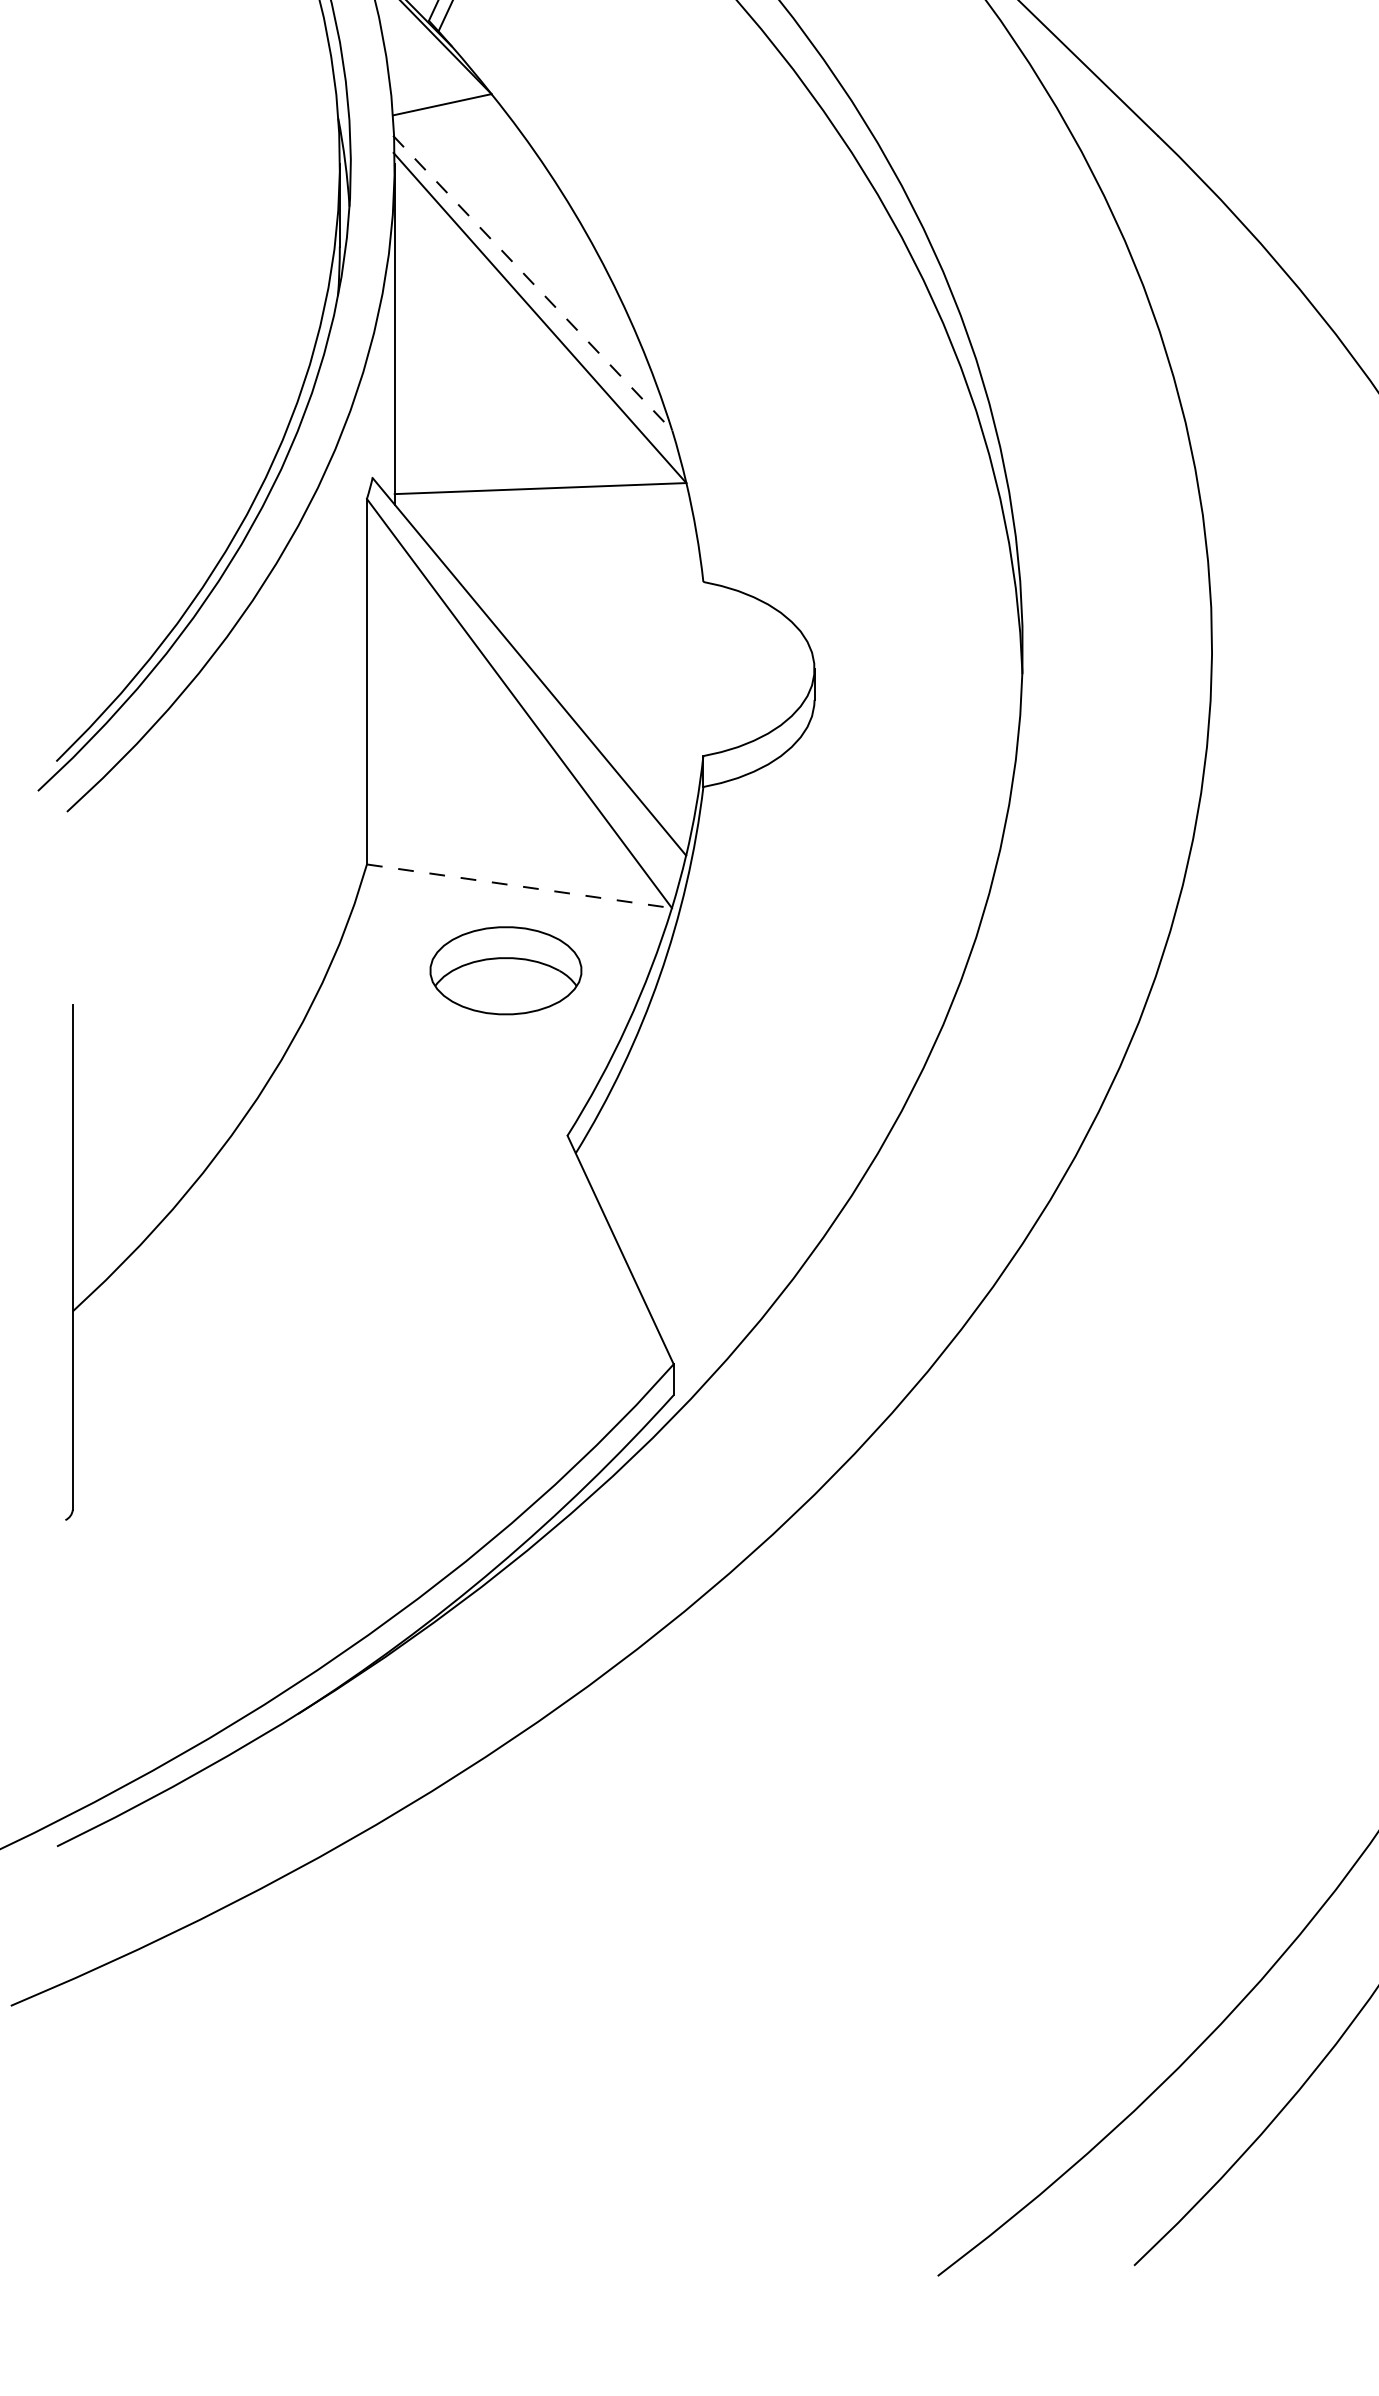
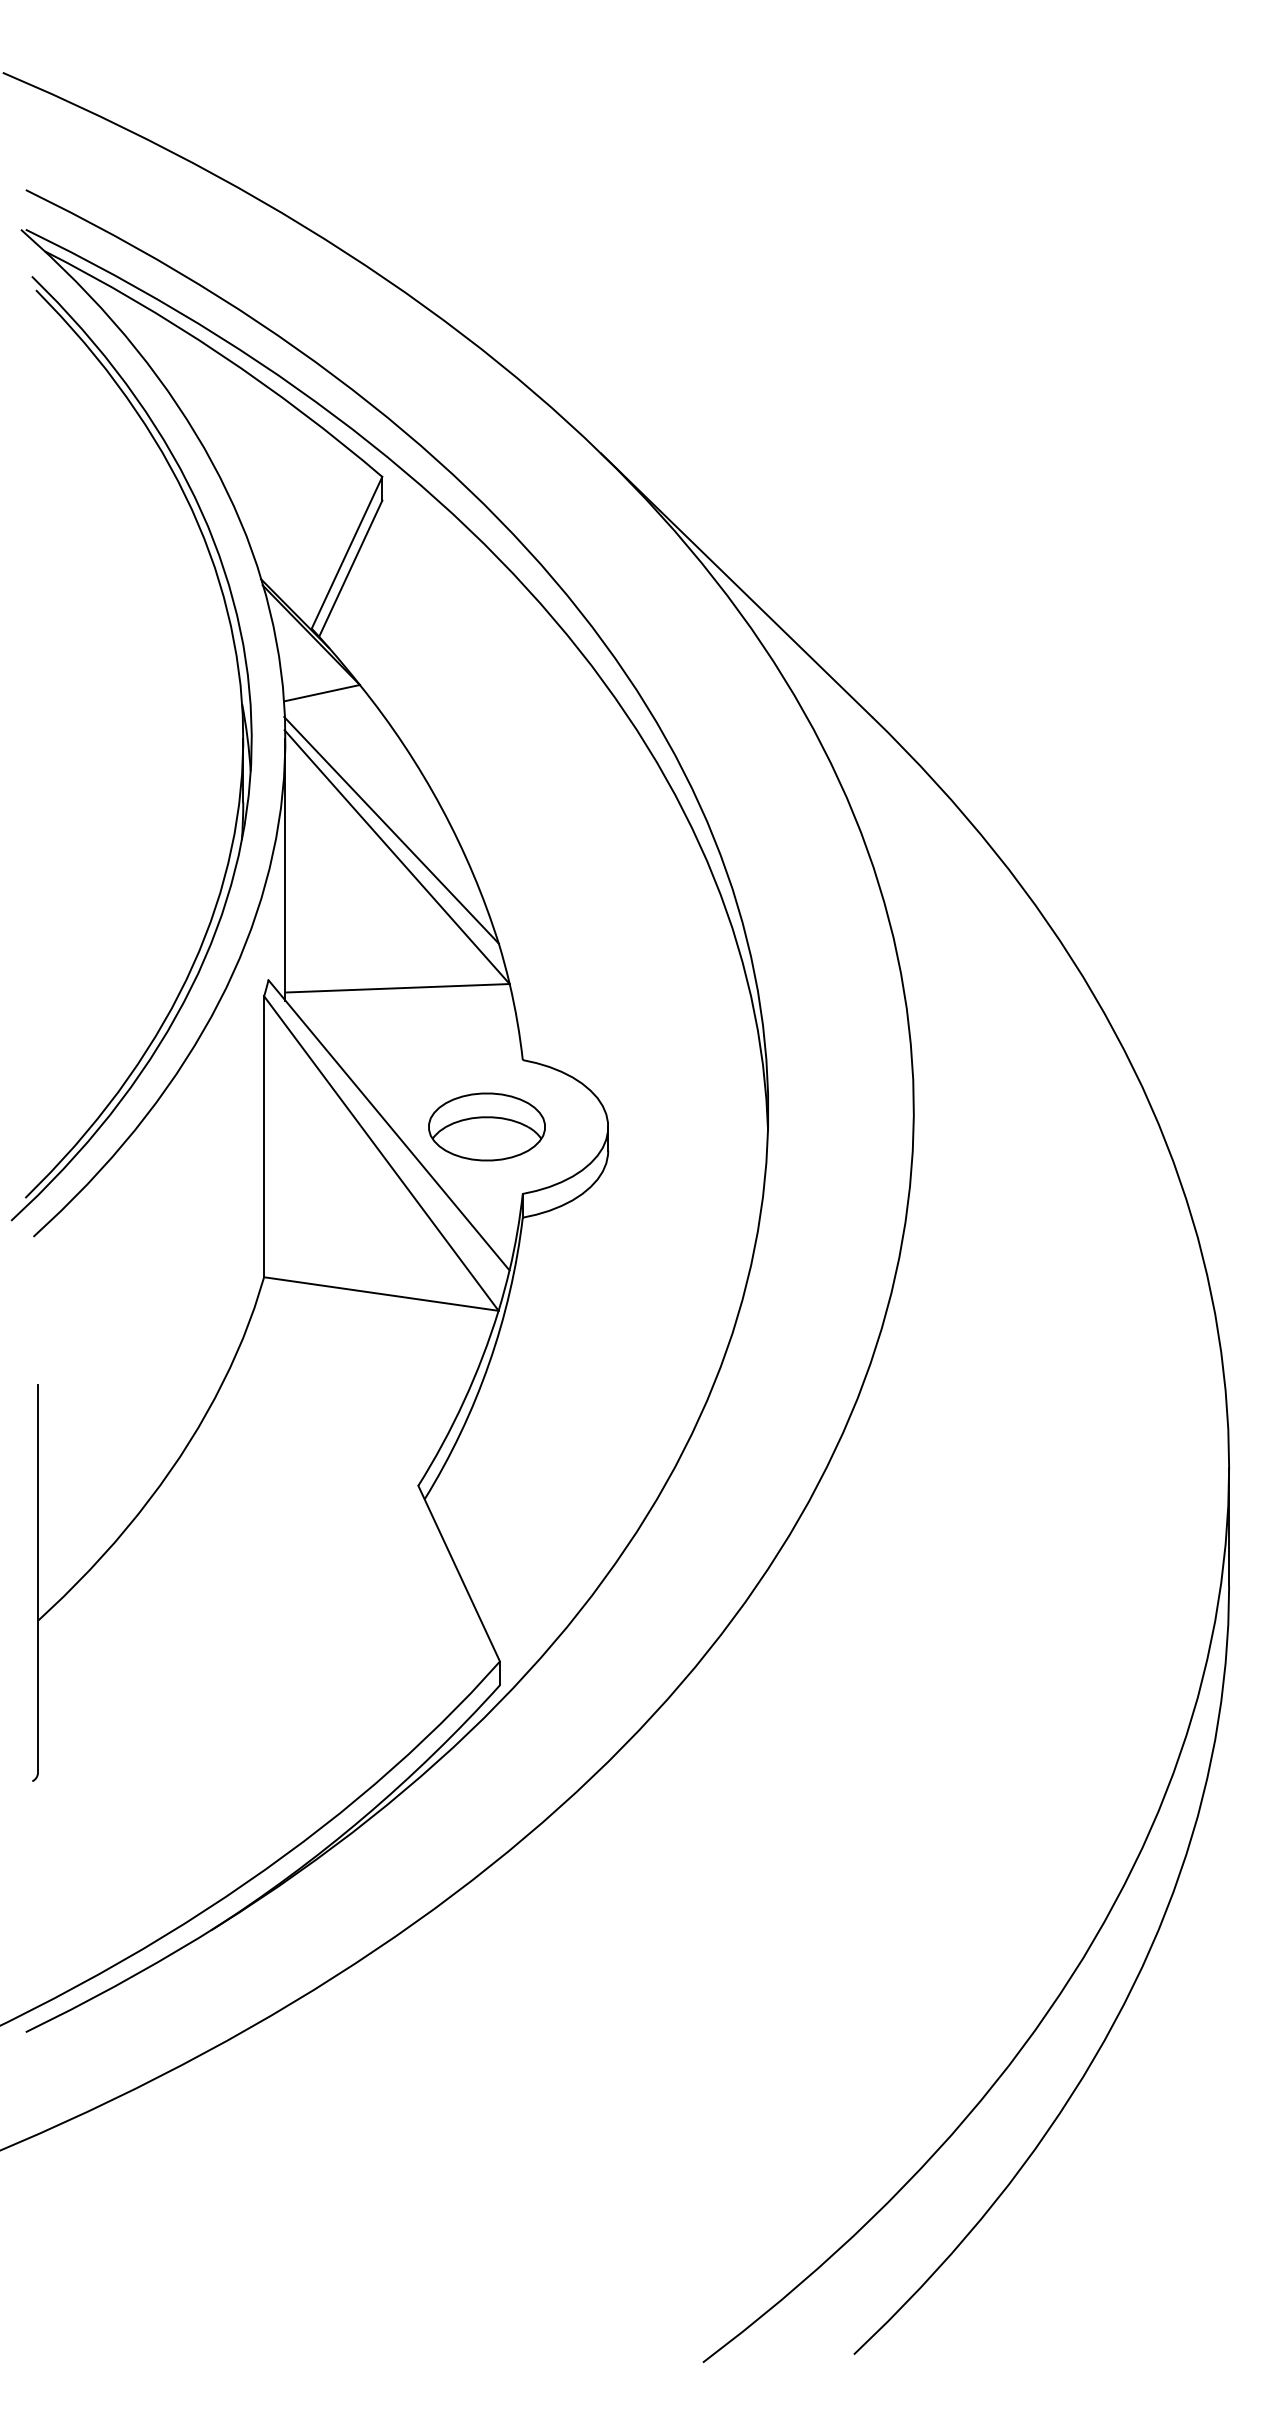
line: (532, 283) -> (391, 830), dashed -> solid
line: (519, 886) -> (381, 1294), dashed -> solid
part: (505, 970) -> (486, 1126), moved

